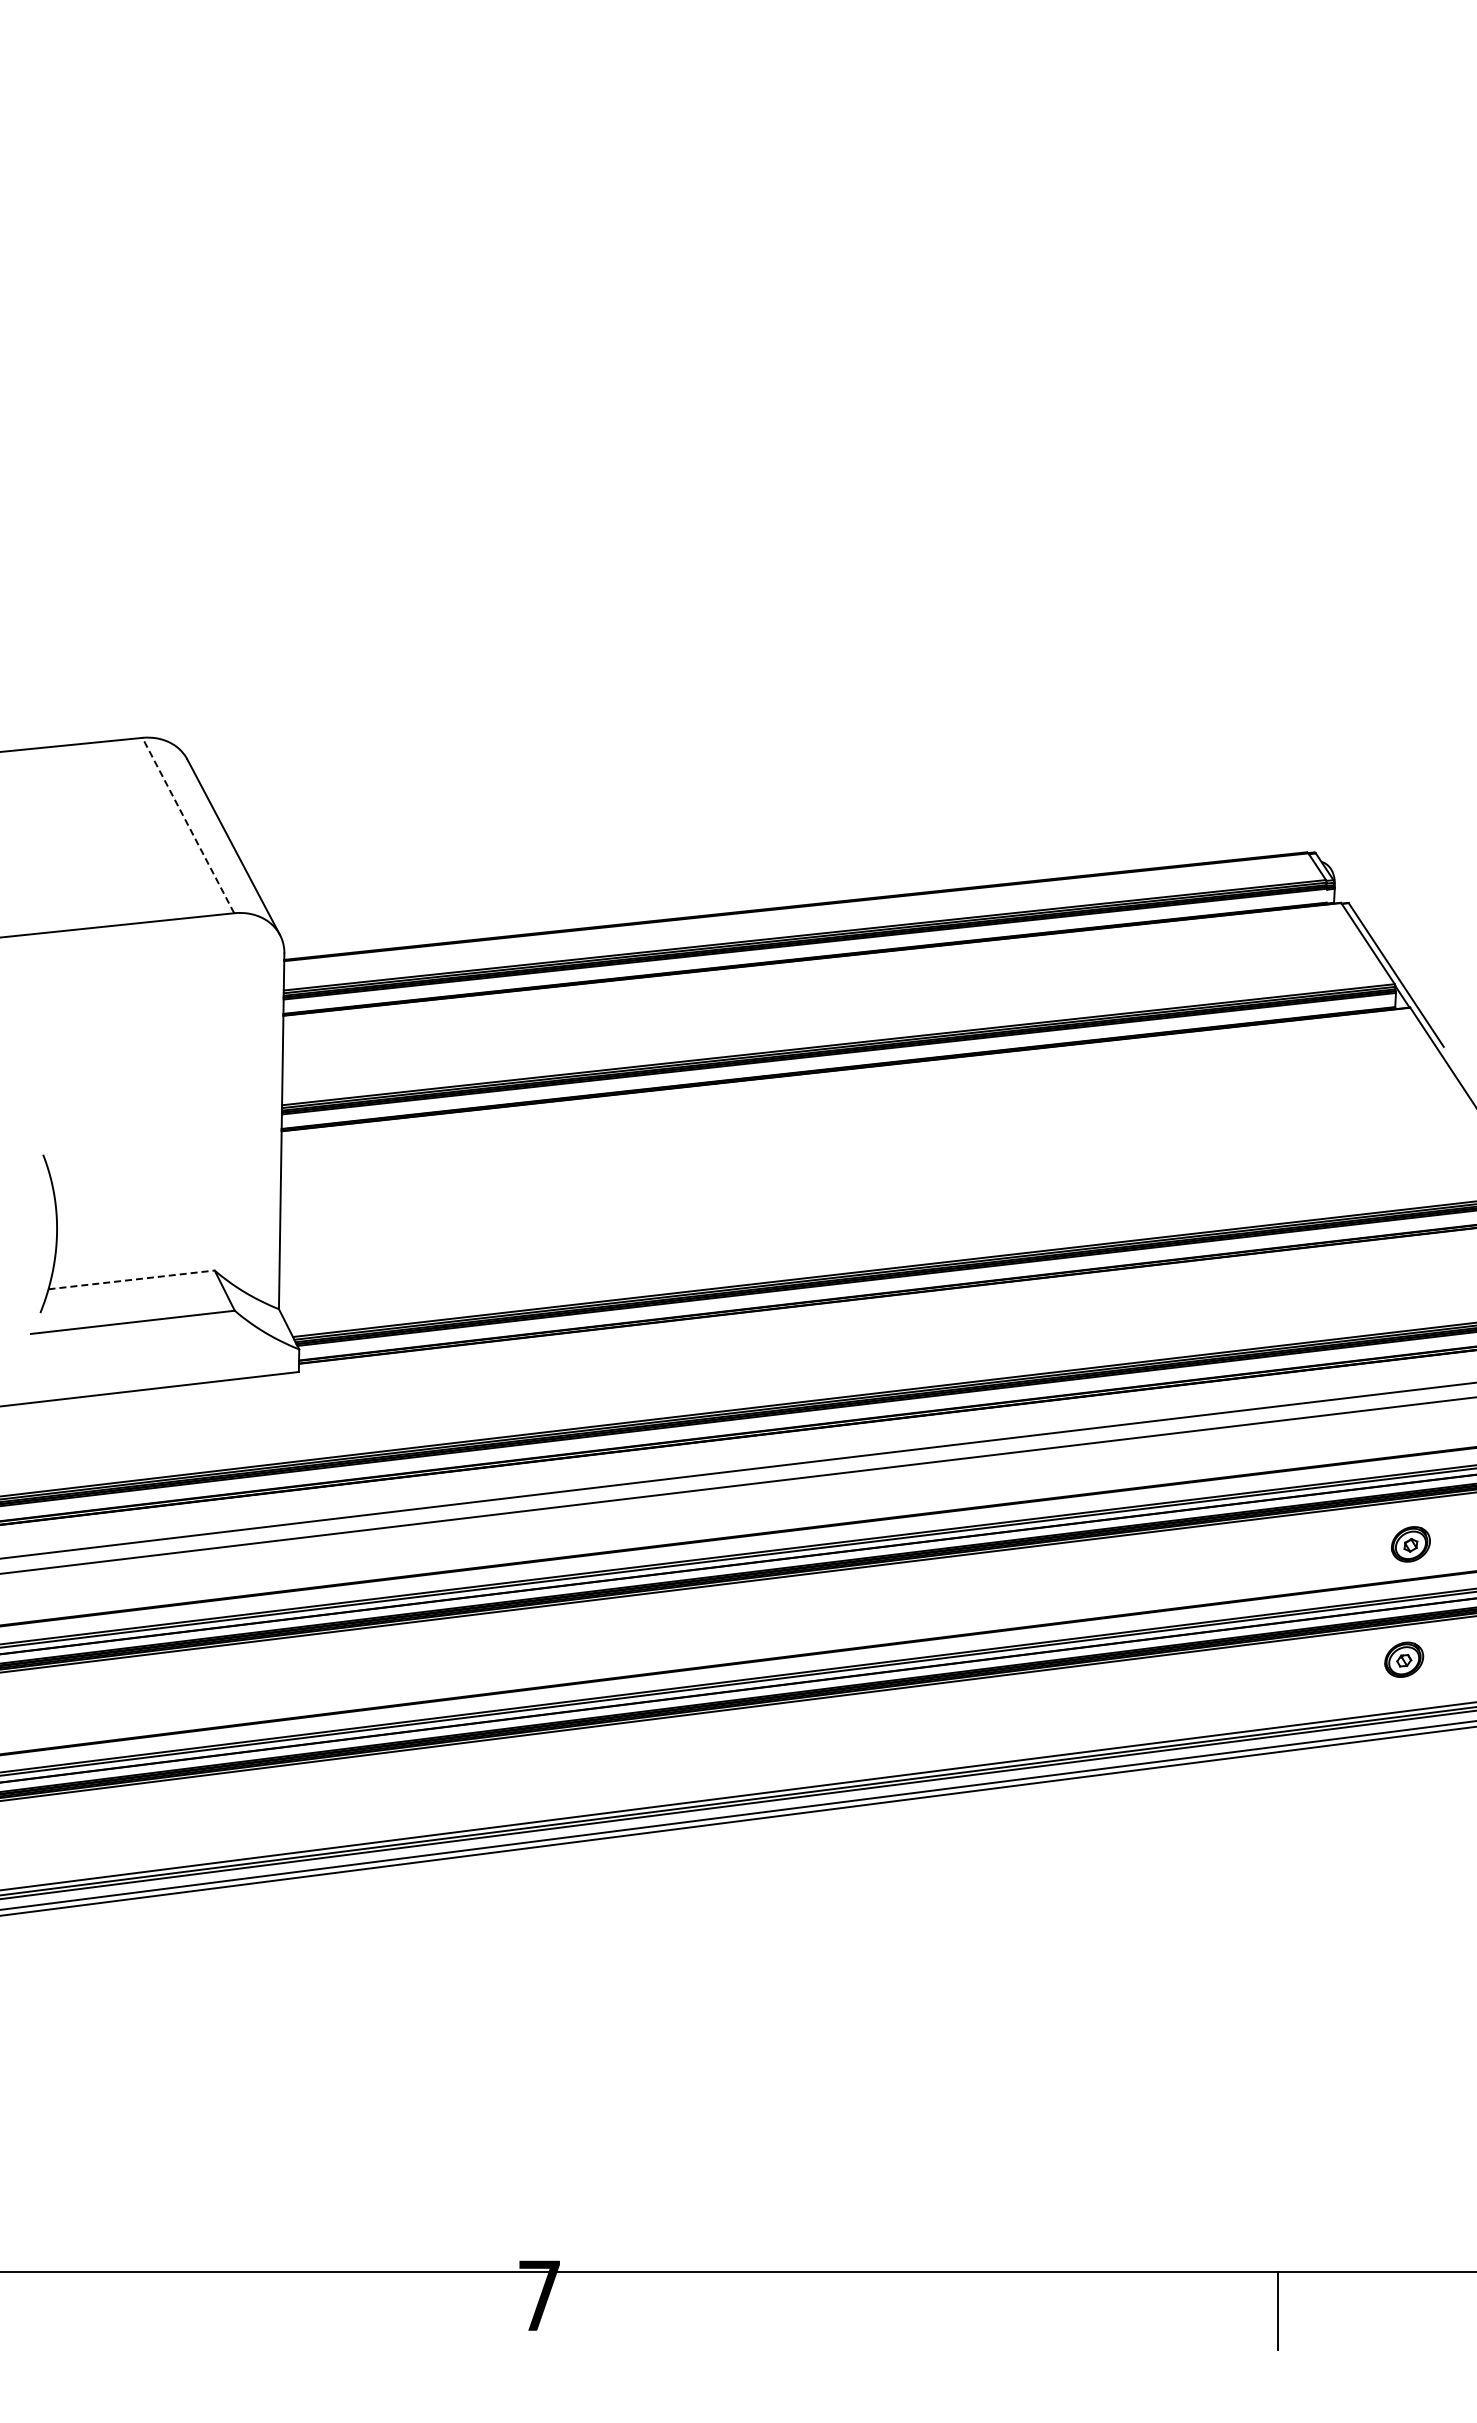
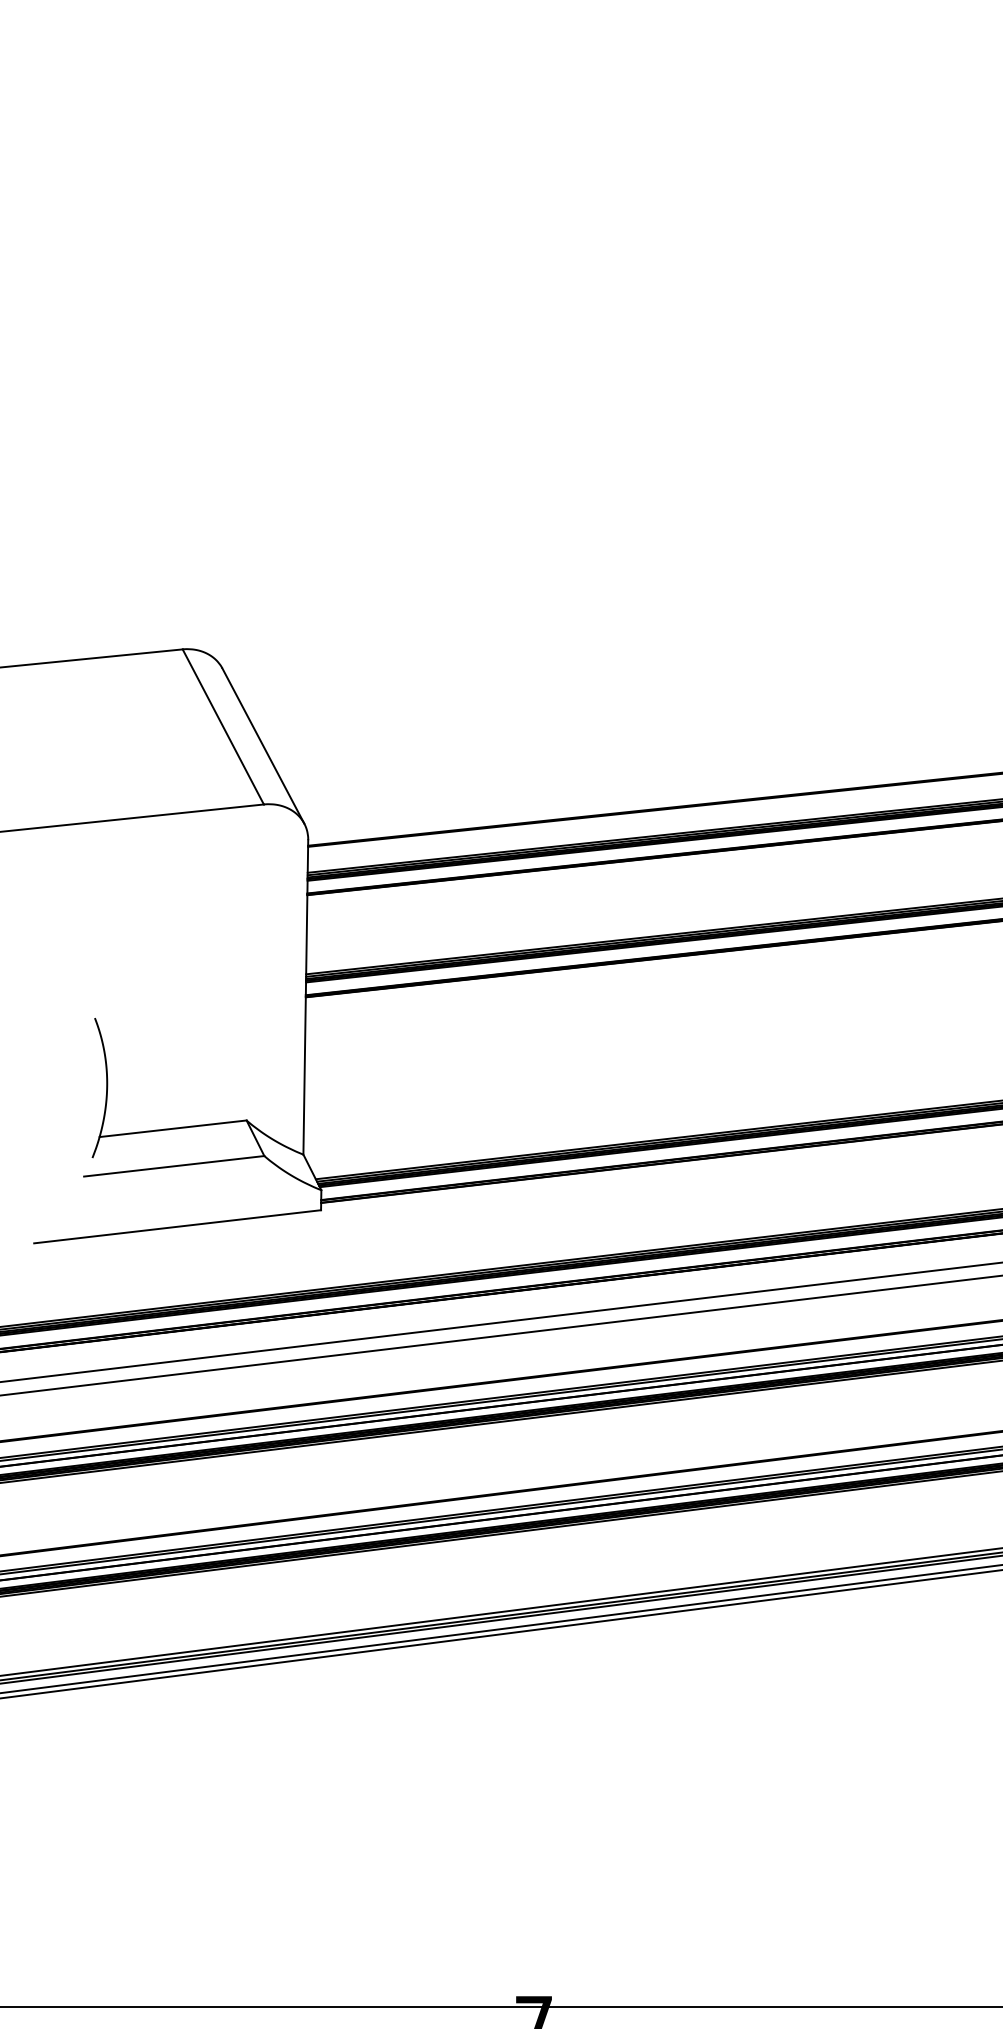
line: (188, 825) -> (223, 726), dashed -> solid
line: (131, 1279) -> (173, 1128), dashed -> solid

